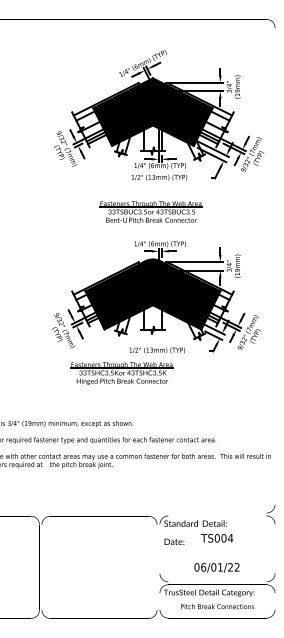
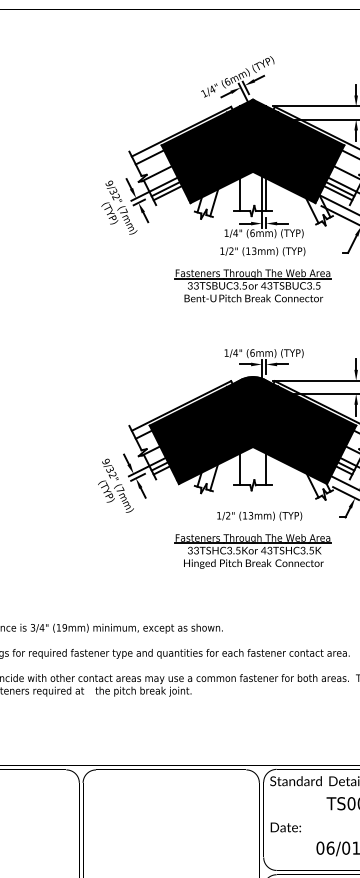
part: (150, 211) -> (252, 285), moved
part: (121, 373) -> (252, 551), moved
text: (174, 541) -> (285, 826), moved

